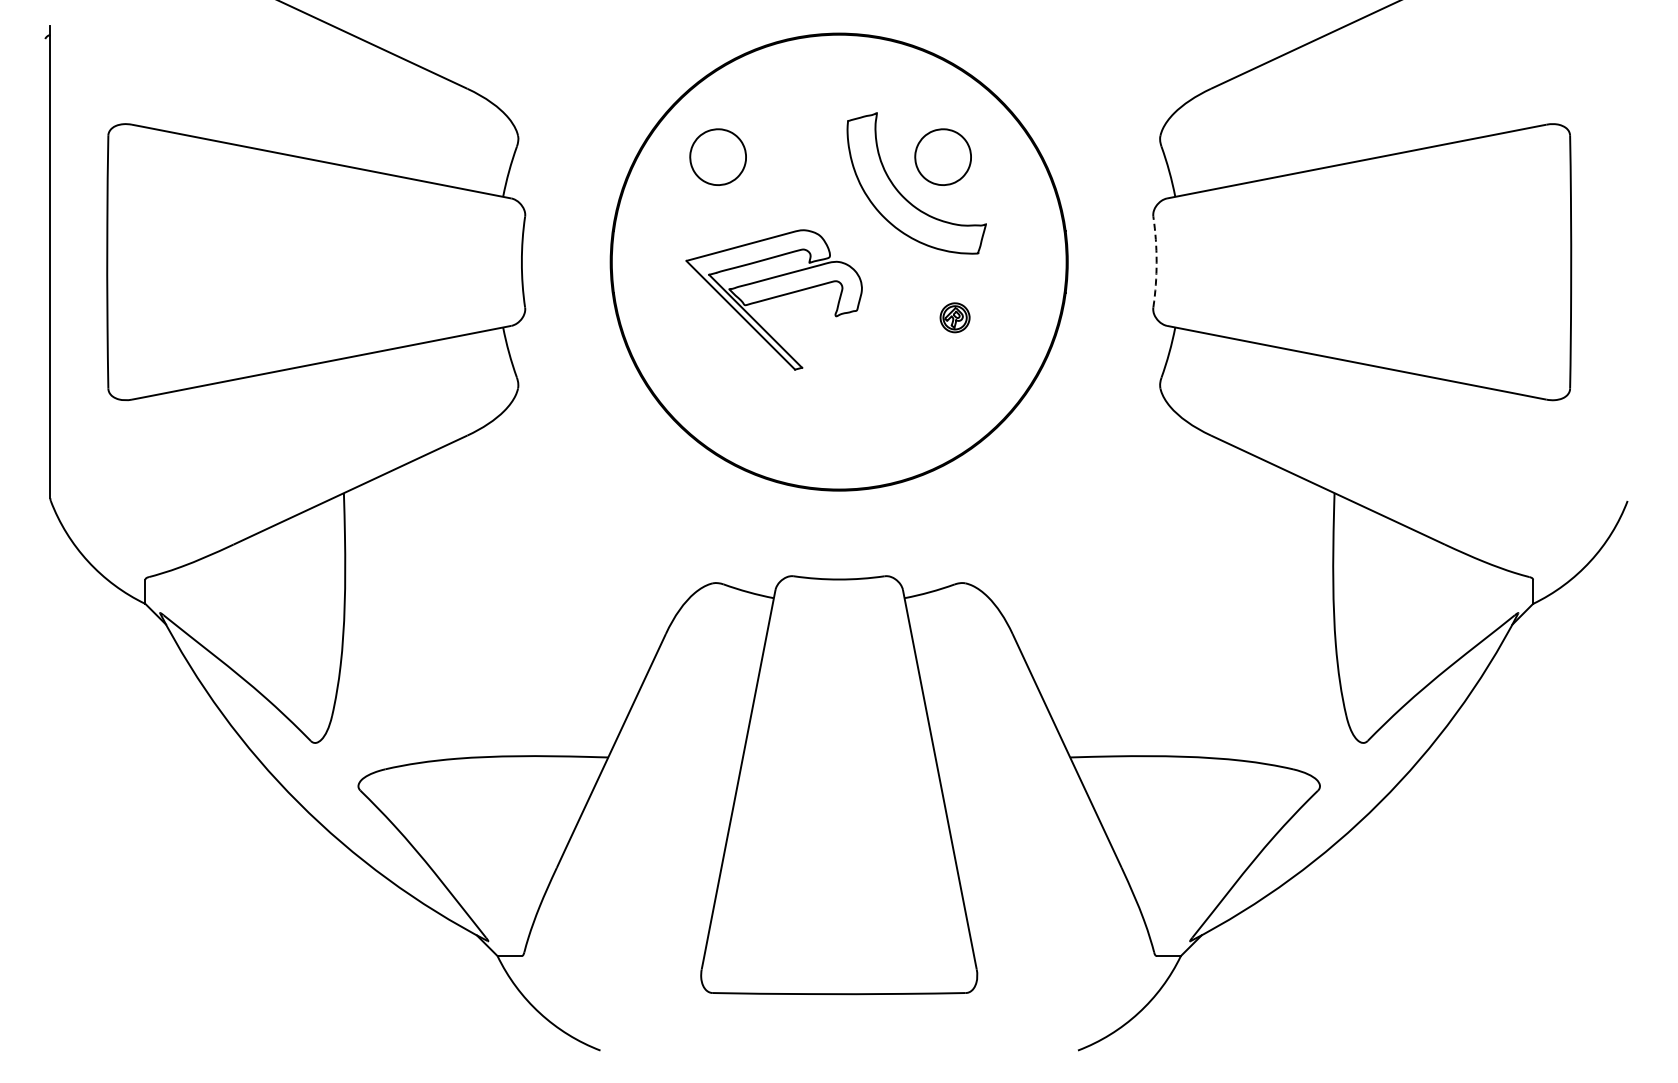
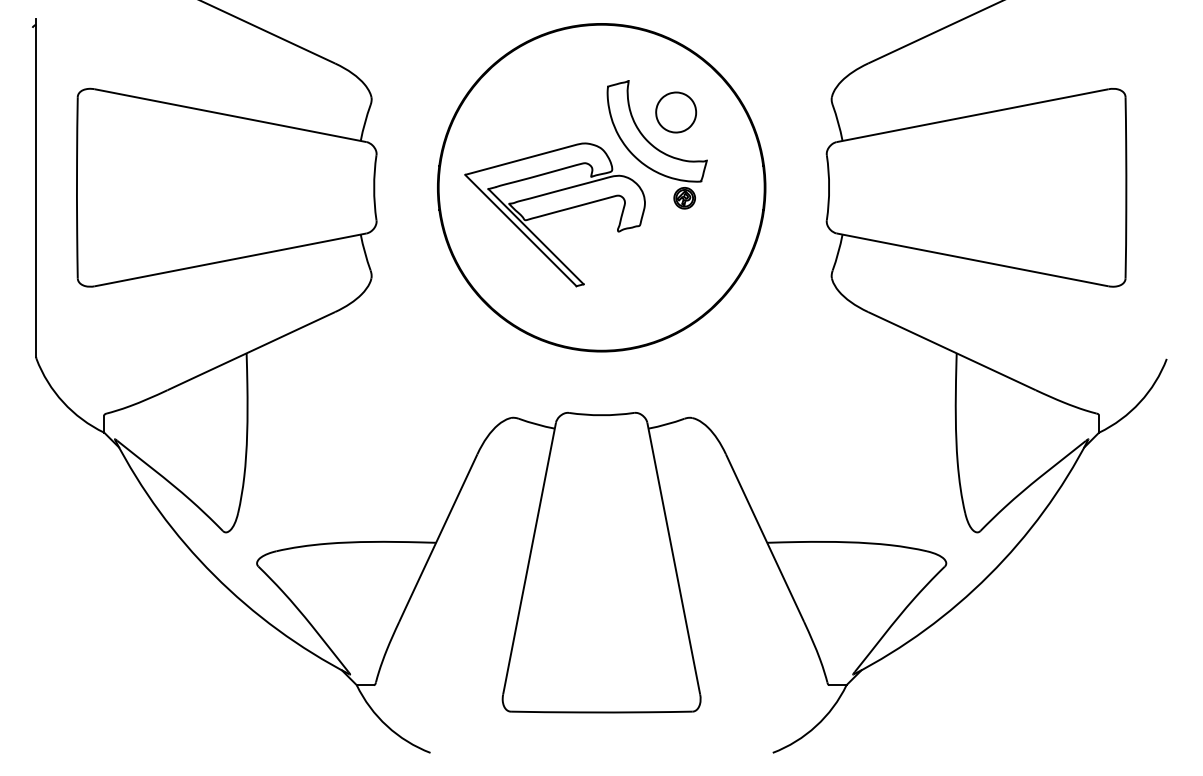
part: (717, 156) -> (514, 112), removed
arc: (1156, 262) -> (829, 188), dashed -> solid
part: (773, 299) -> (554, 214), size x1.43
part: (954, 317) -> (684, 198), moved

